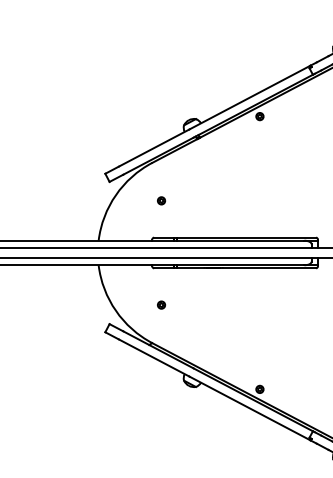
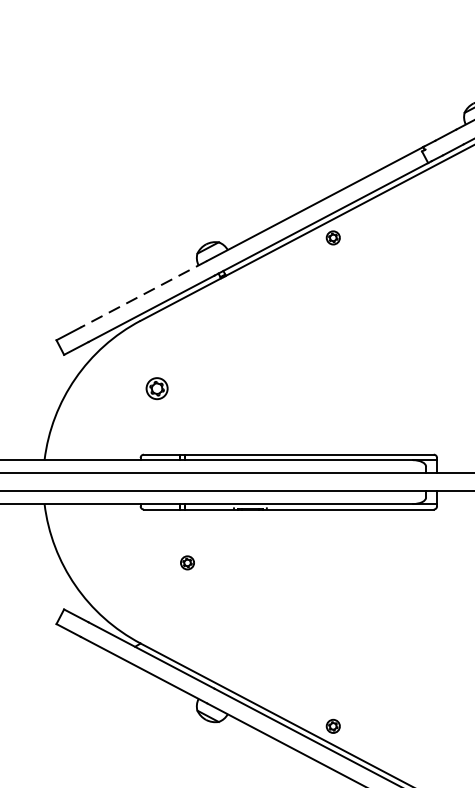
line: (154, 148) -> (144, 295), solid -> dashed
part: (161, 200) -> (157, 388), size x1.6
part: (161, 304) -> (187, 561), moved

